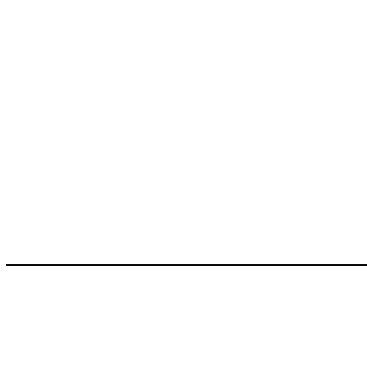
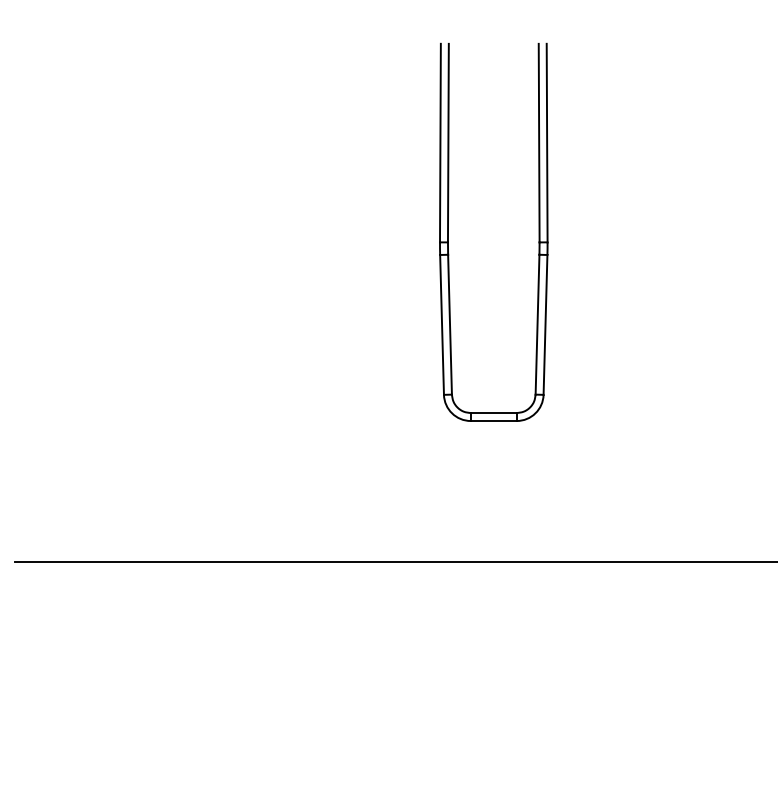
part: (212, 109) -> (450, 232), added

